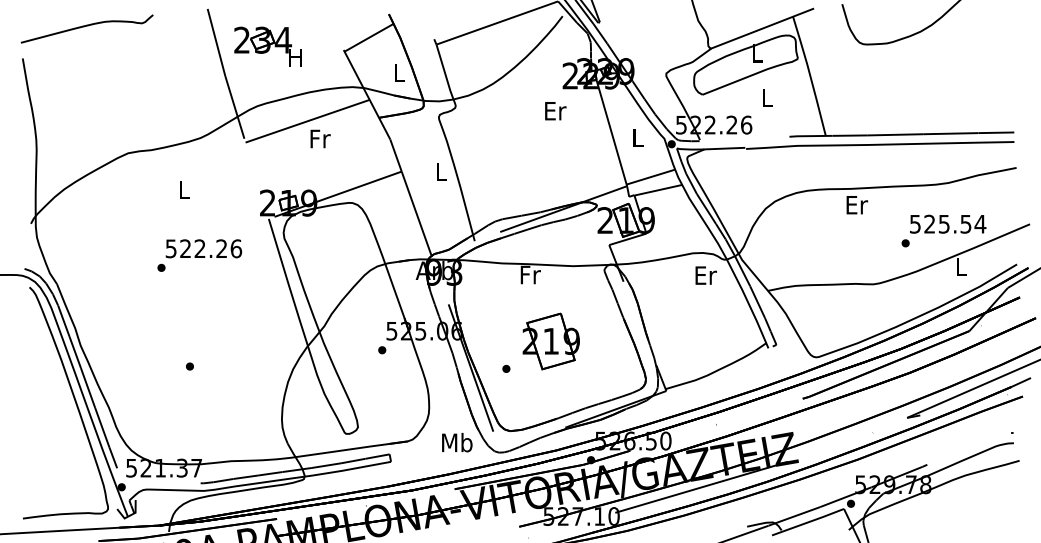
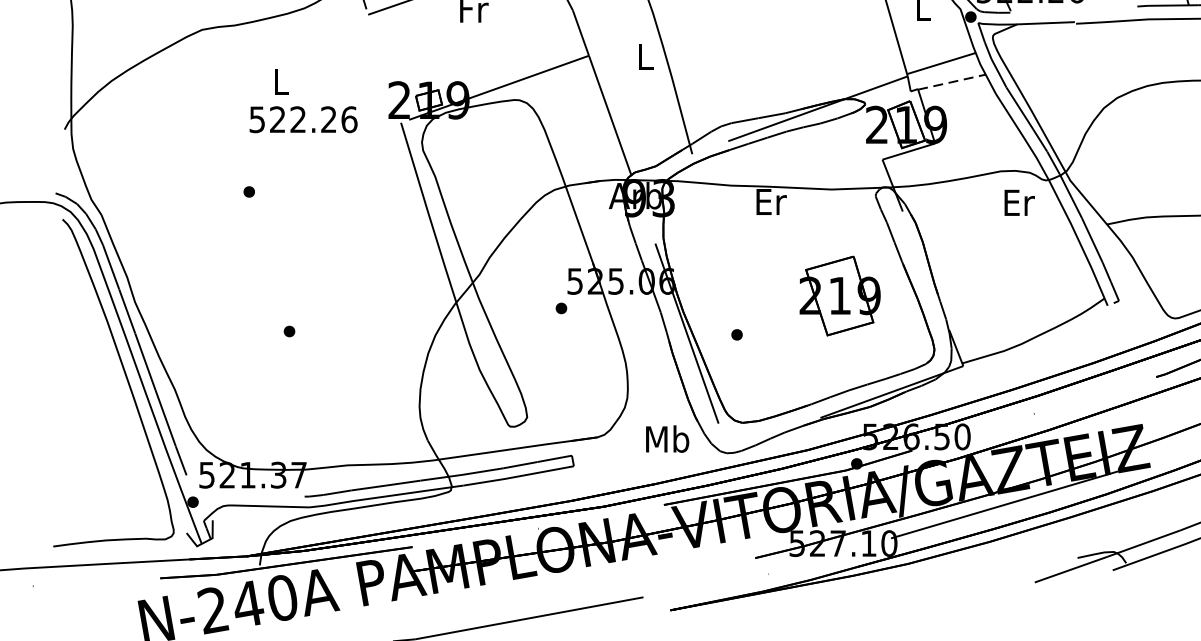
line: (658, 190) -> (952, 82), solid -> dashed
text: (203, 248) -> (303, 119), moved
text: (530, 274) -> (771, 201), Fr -> Er
part: (550, 341) -> (839, 296), moved

